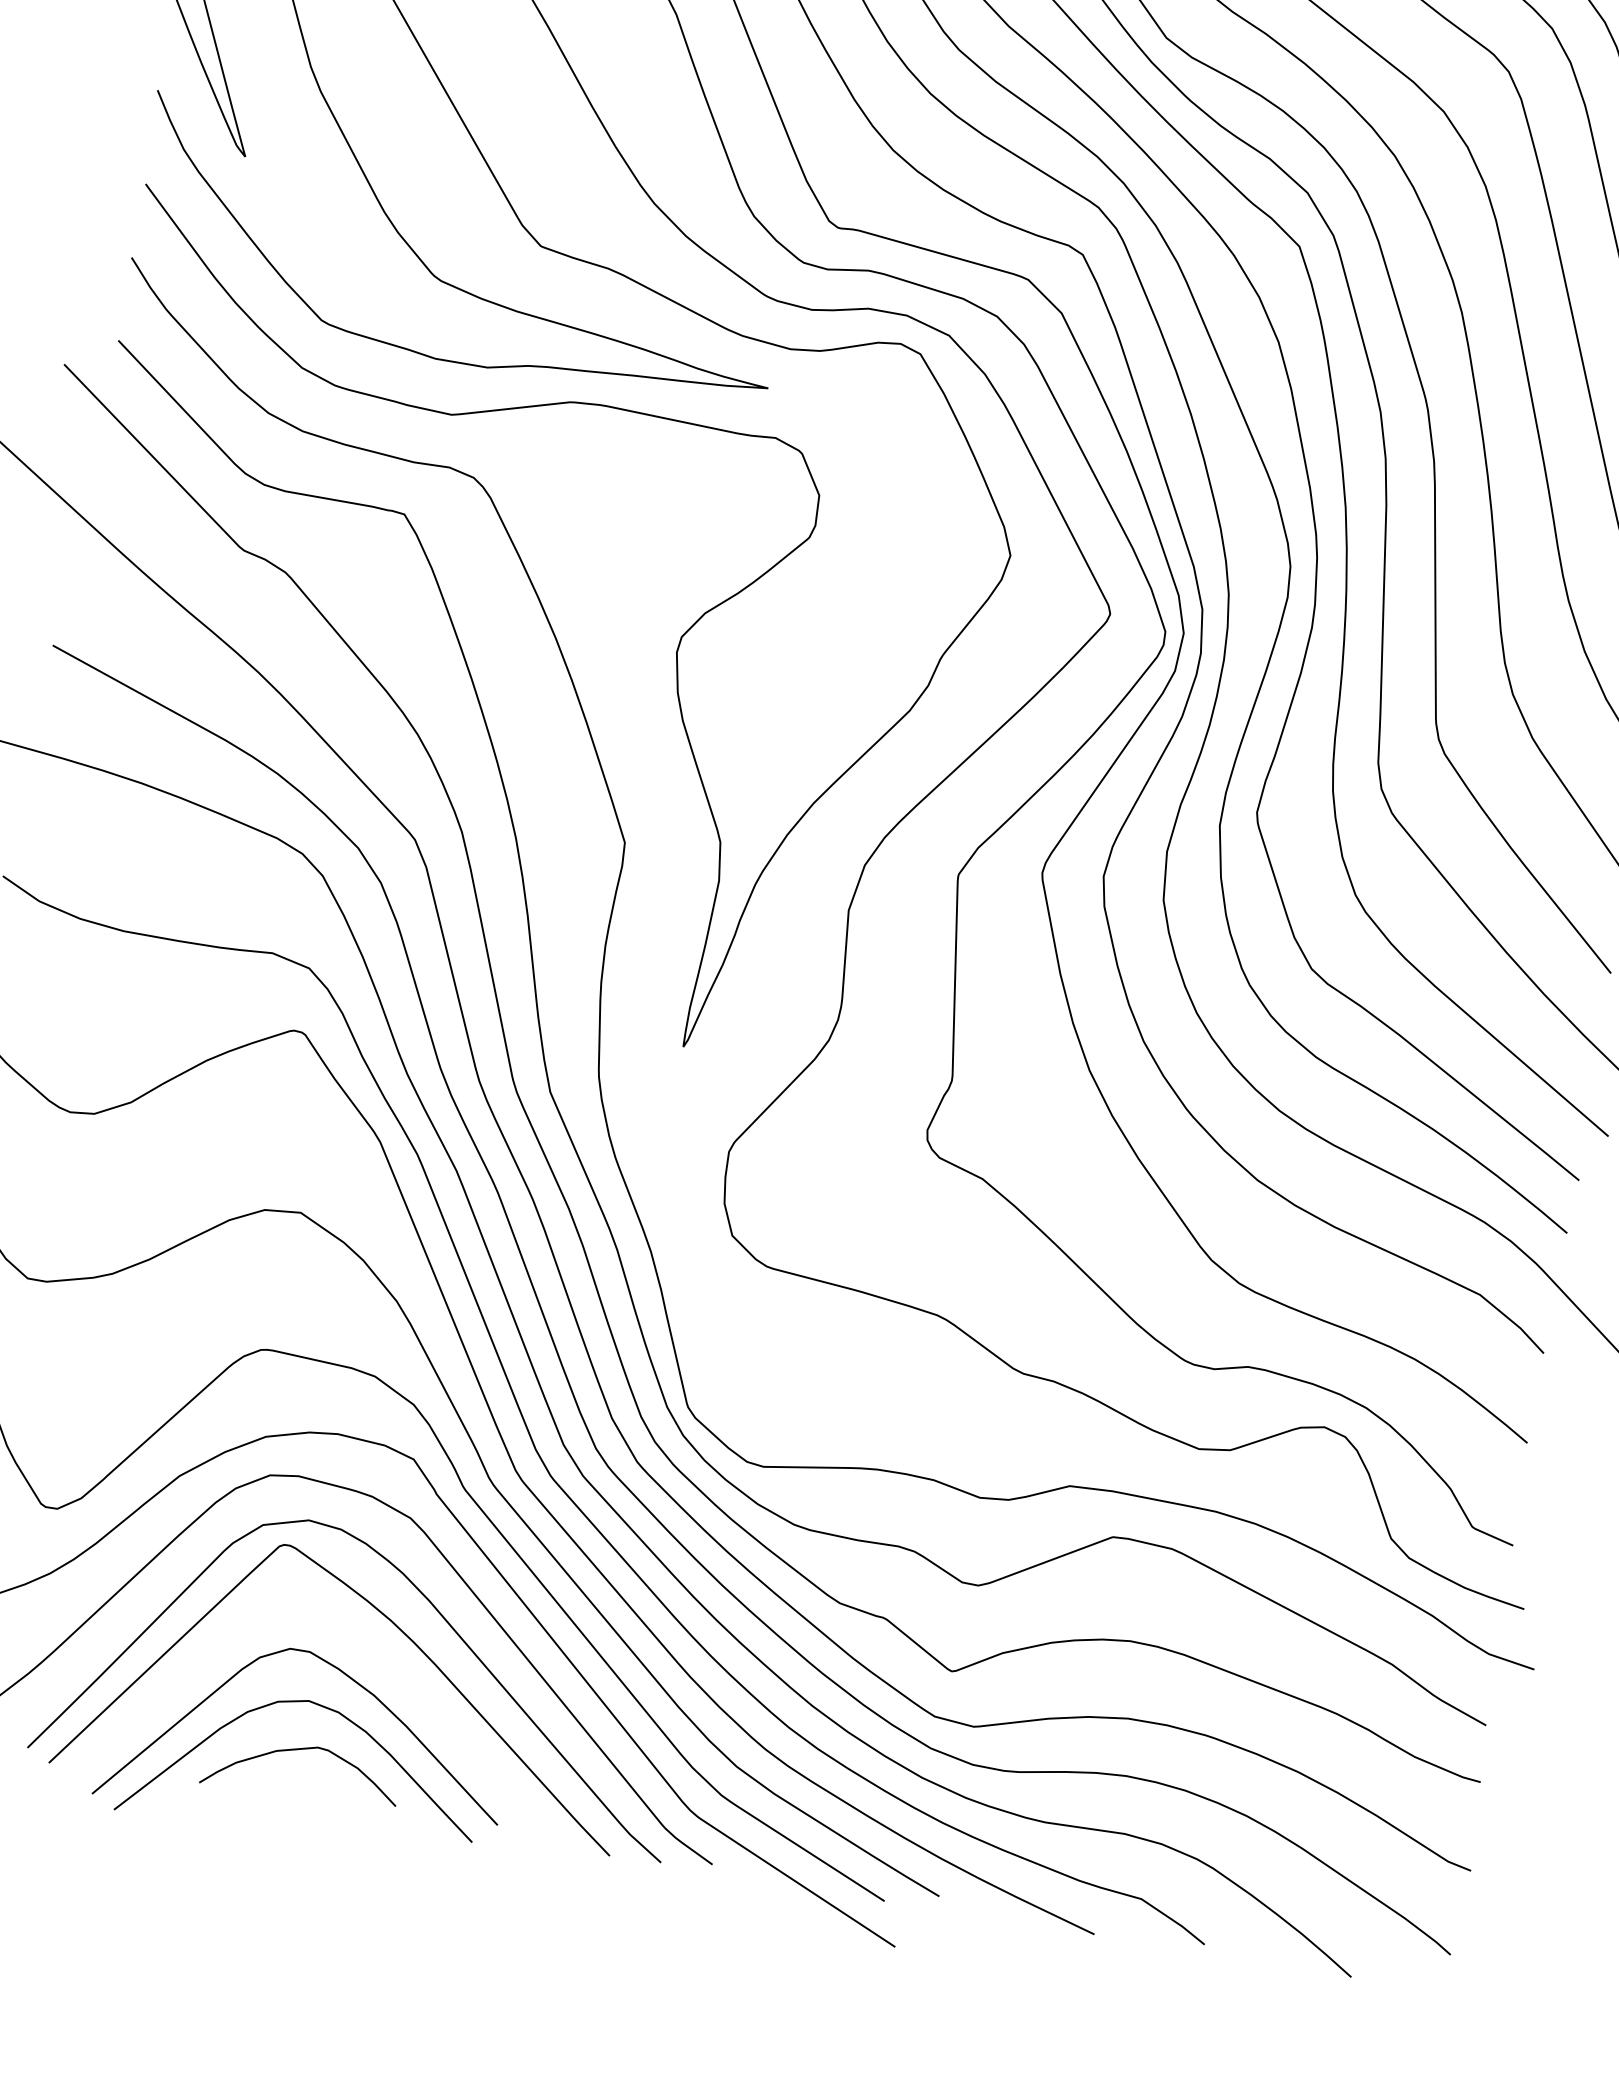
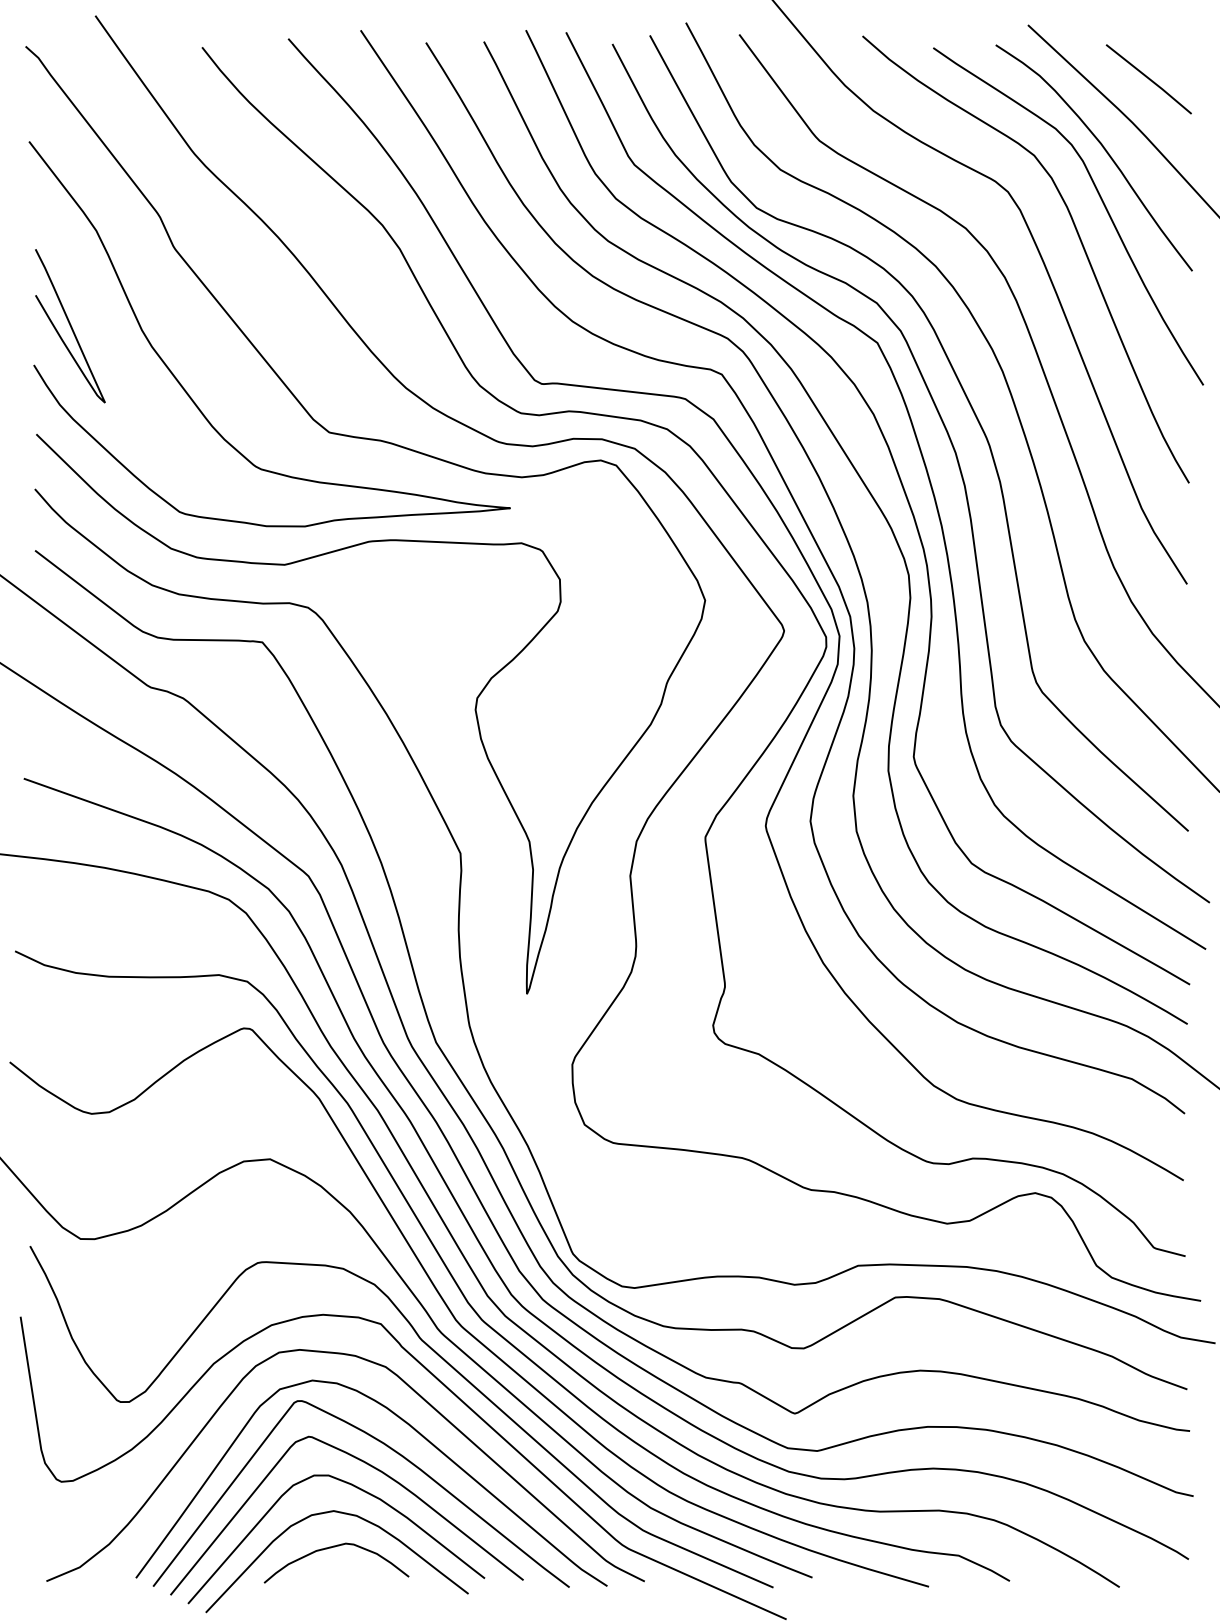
curve: (371, 1652) -> (373, 1468), added

